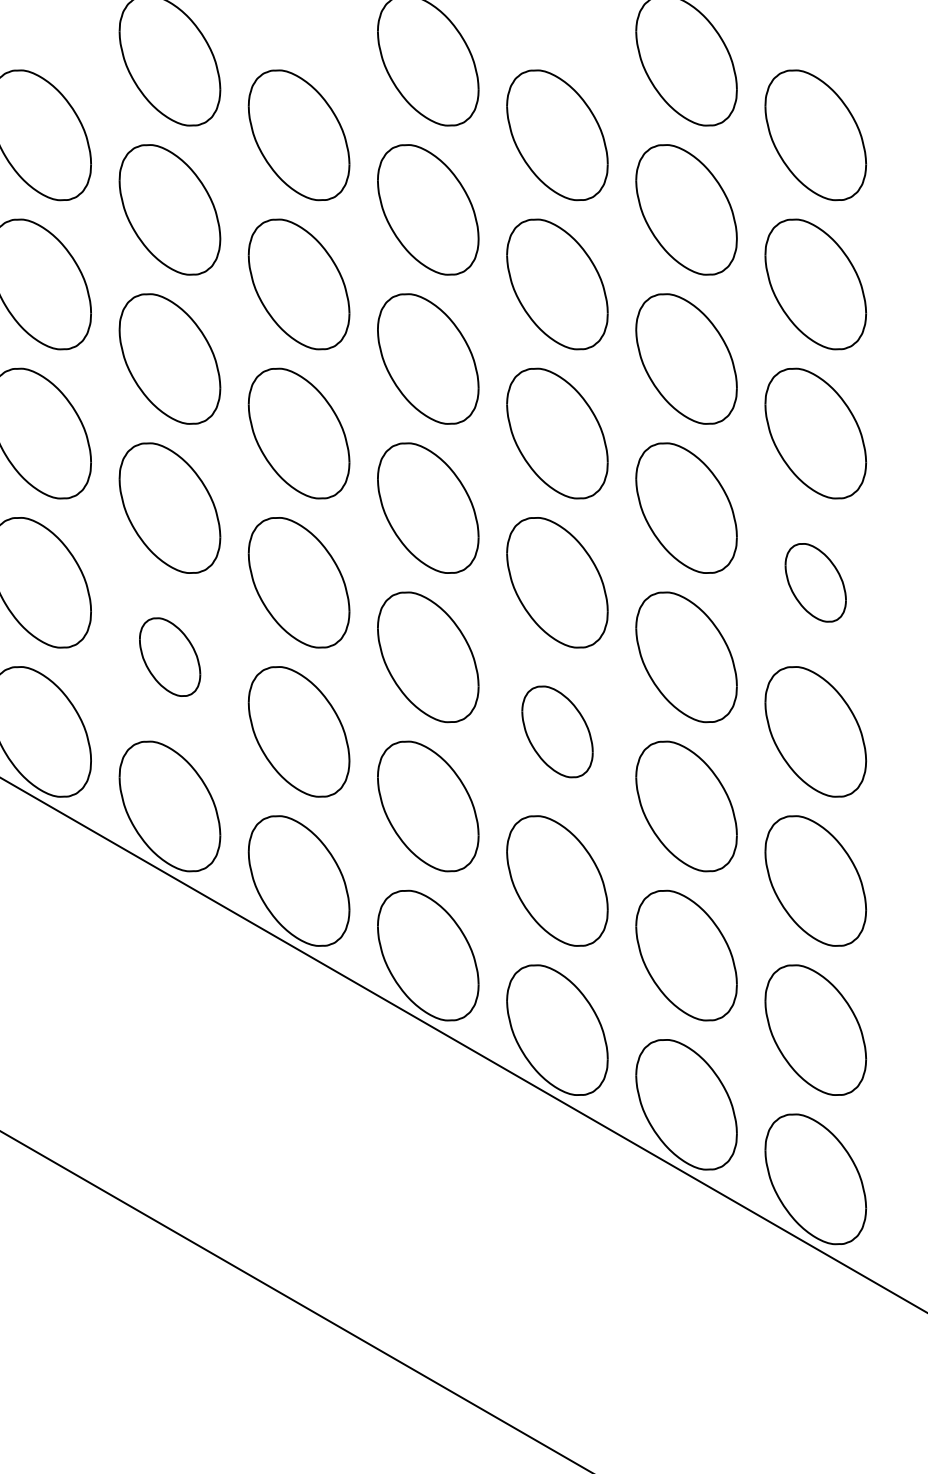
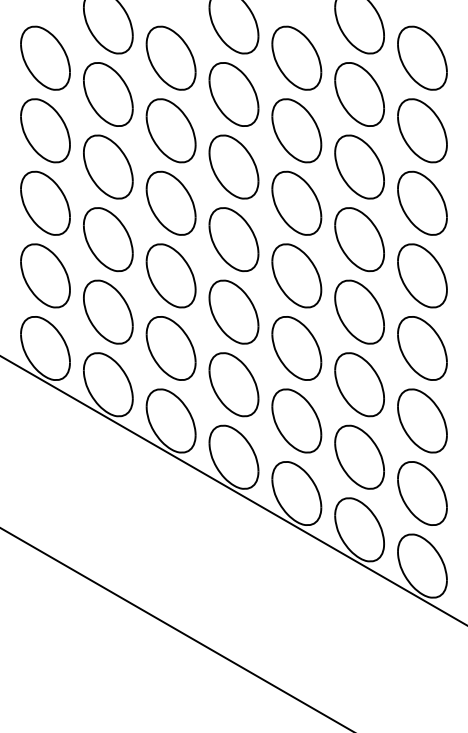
part: (815, 581) -> (422, 275), size x1.67
part: (170, 655) -> (108, 311), size x1.67
part: (556, 732) -> (296, 348), size x1.43

